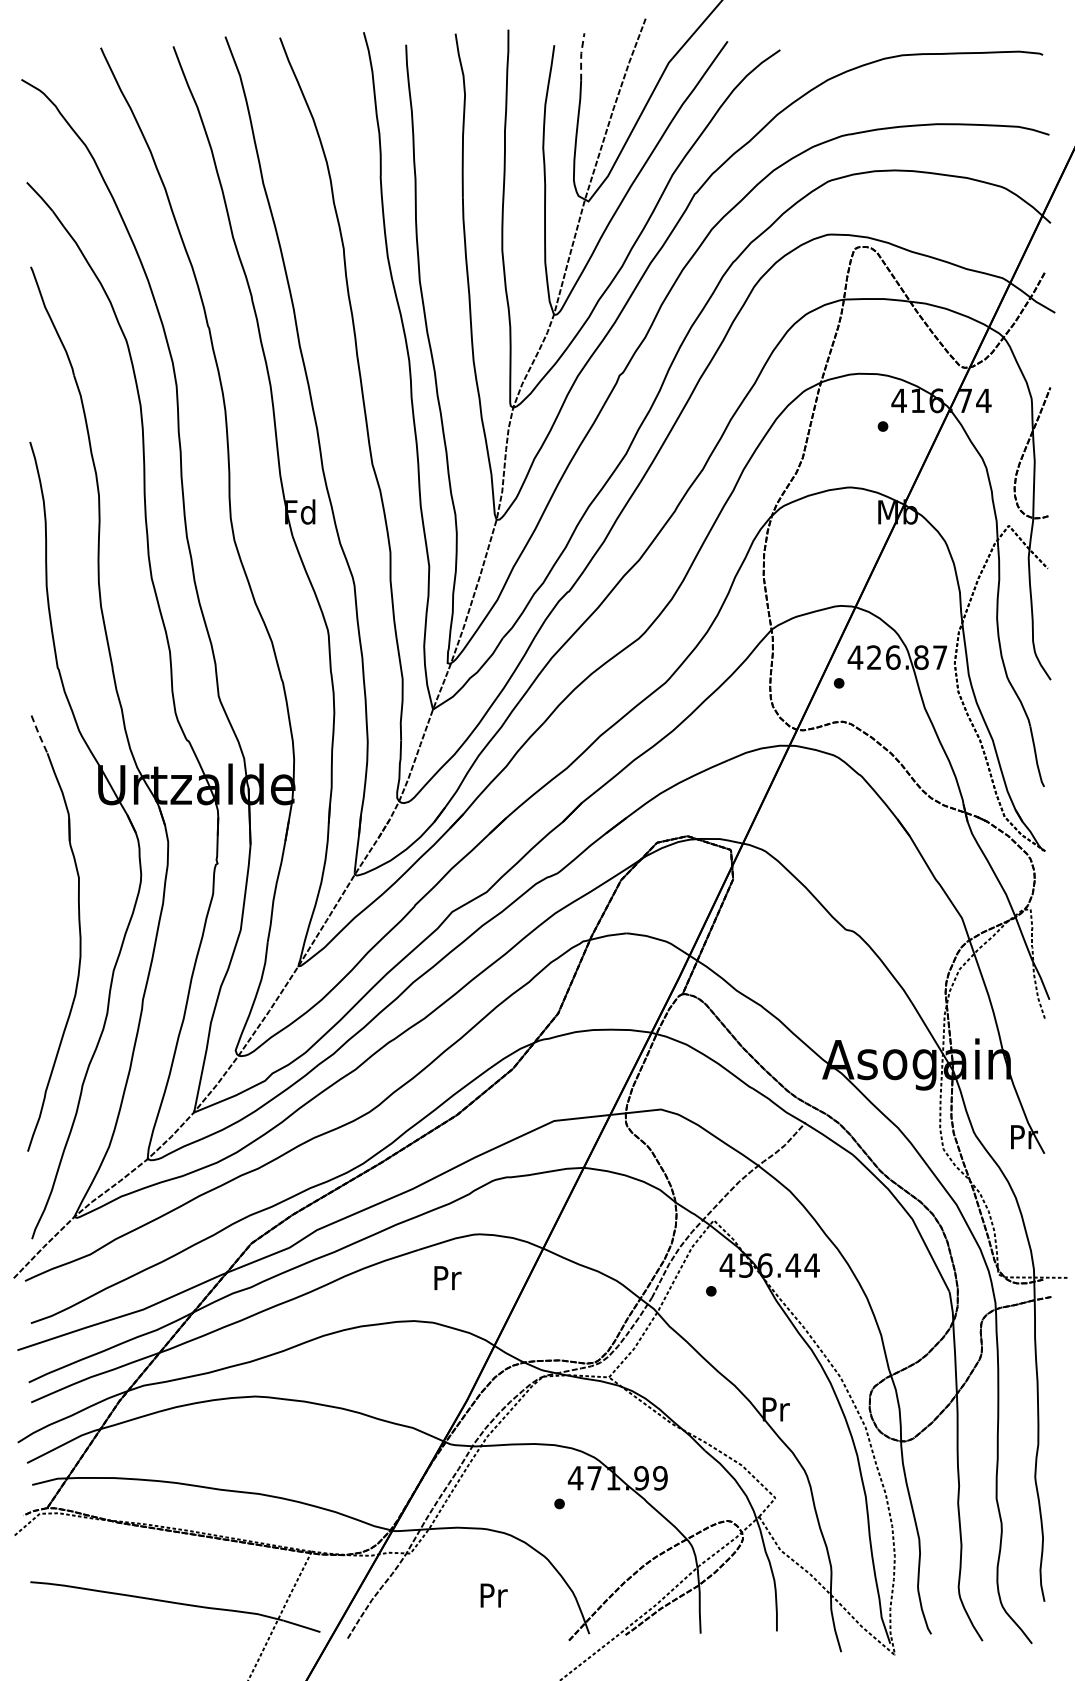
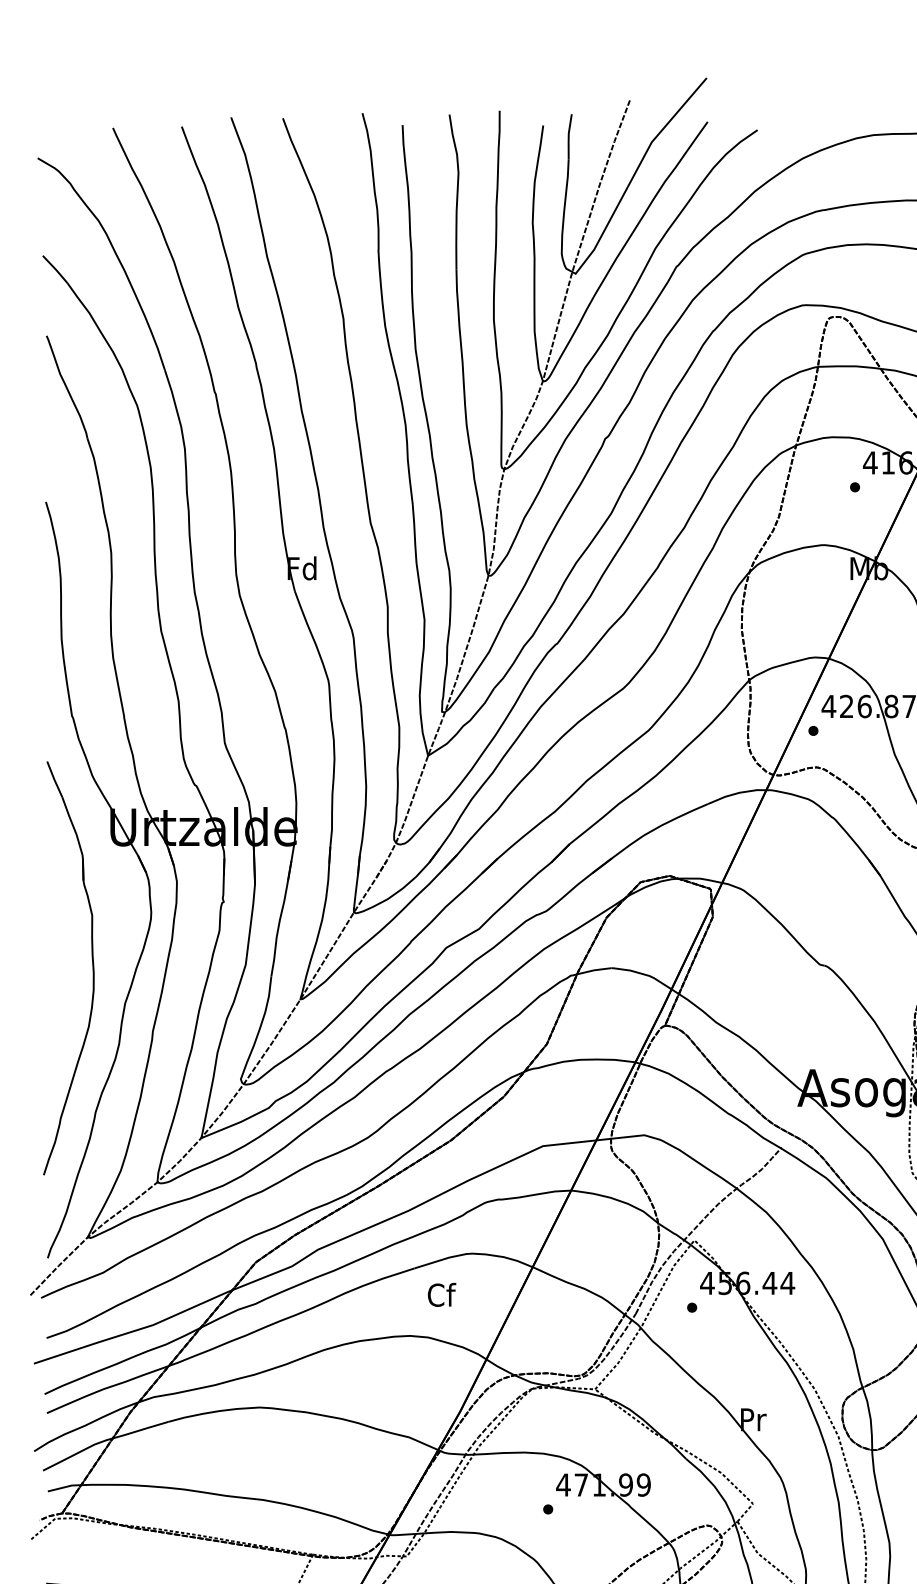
line: (581, 57) -> (568, 137), dashed -> solid
line: (38, 734) -> (53, 779), dashed -> solid
text: (447, 1277) -> (441, 1294), Pr -> Cf

